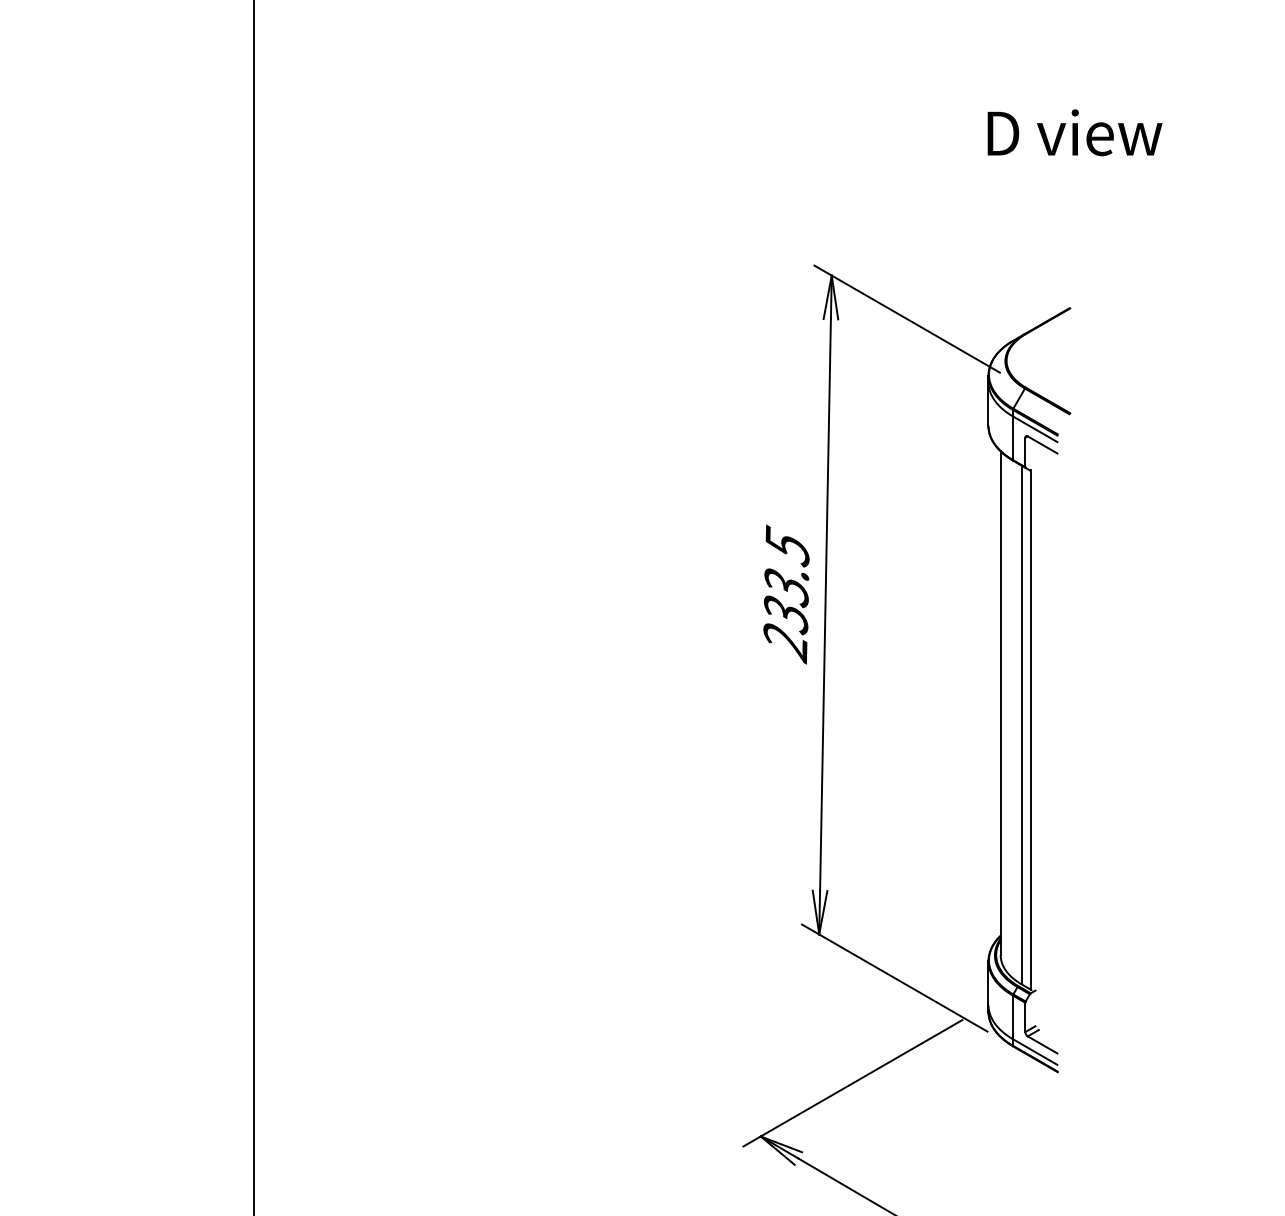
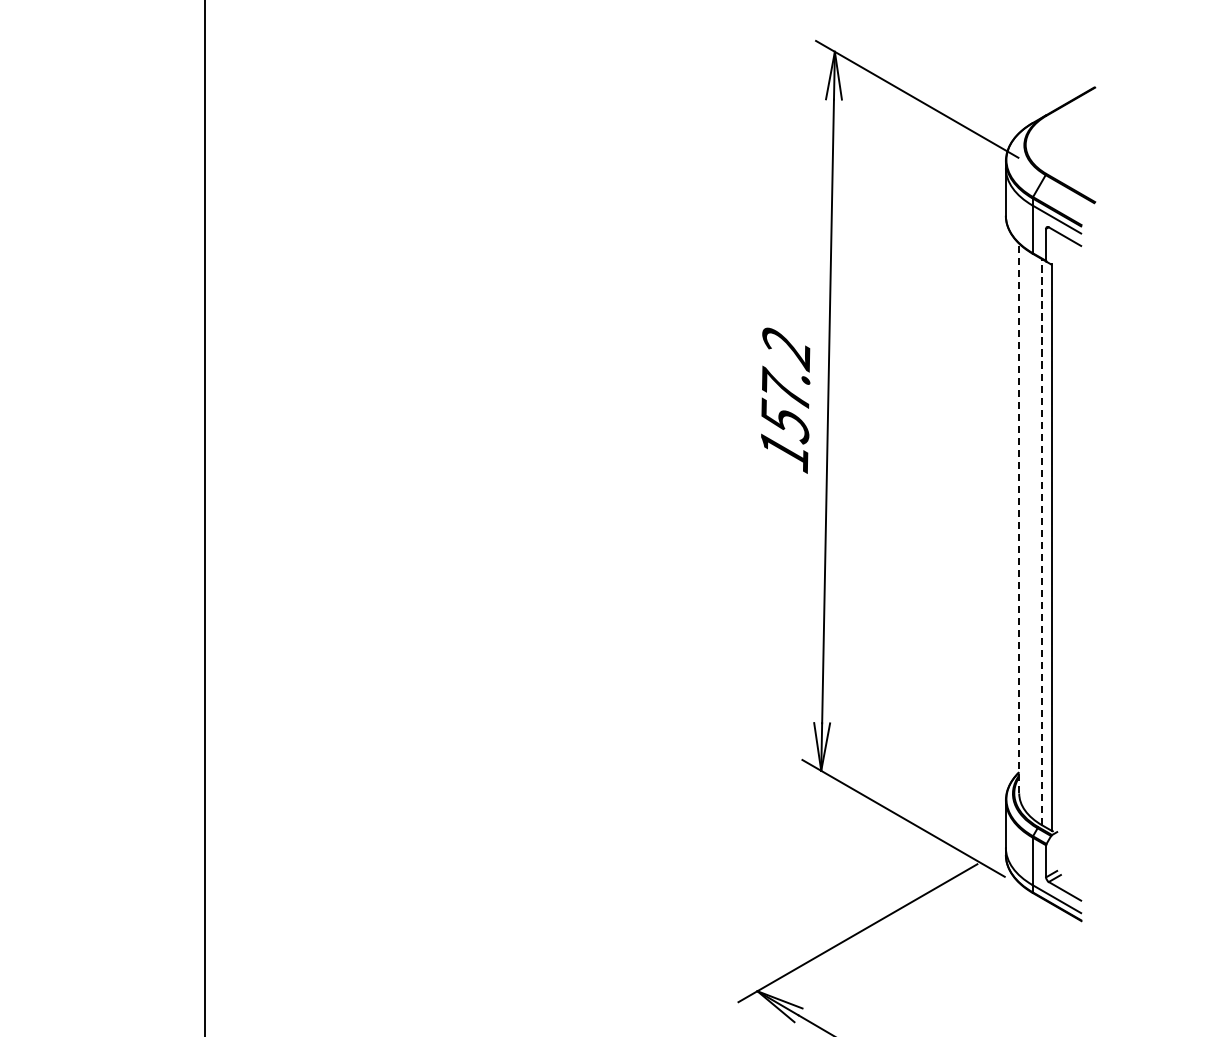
text: (786, 594) -> (785, 399), 233.5 -> 157.2
line: (1000, 703) -> (1019, 518), solid -> dashed
line: (1021, 724) -> (1041, 541), solid -> dashed

